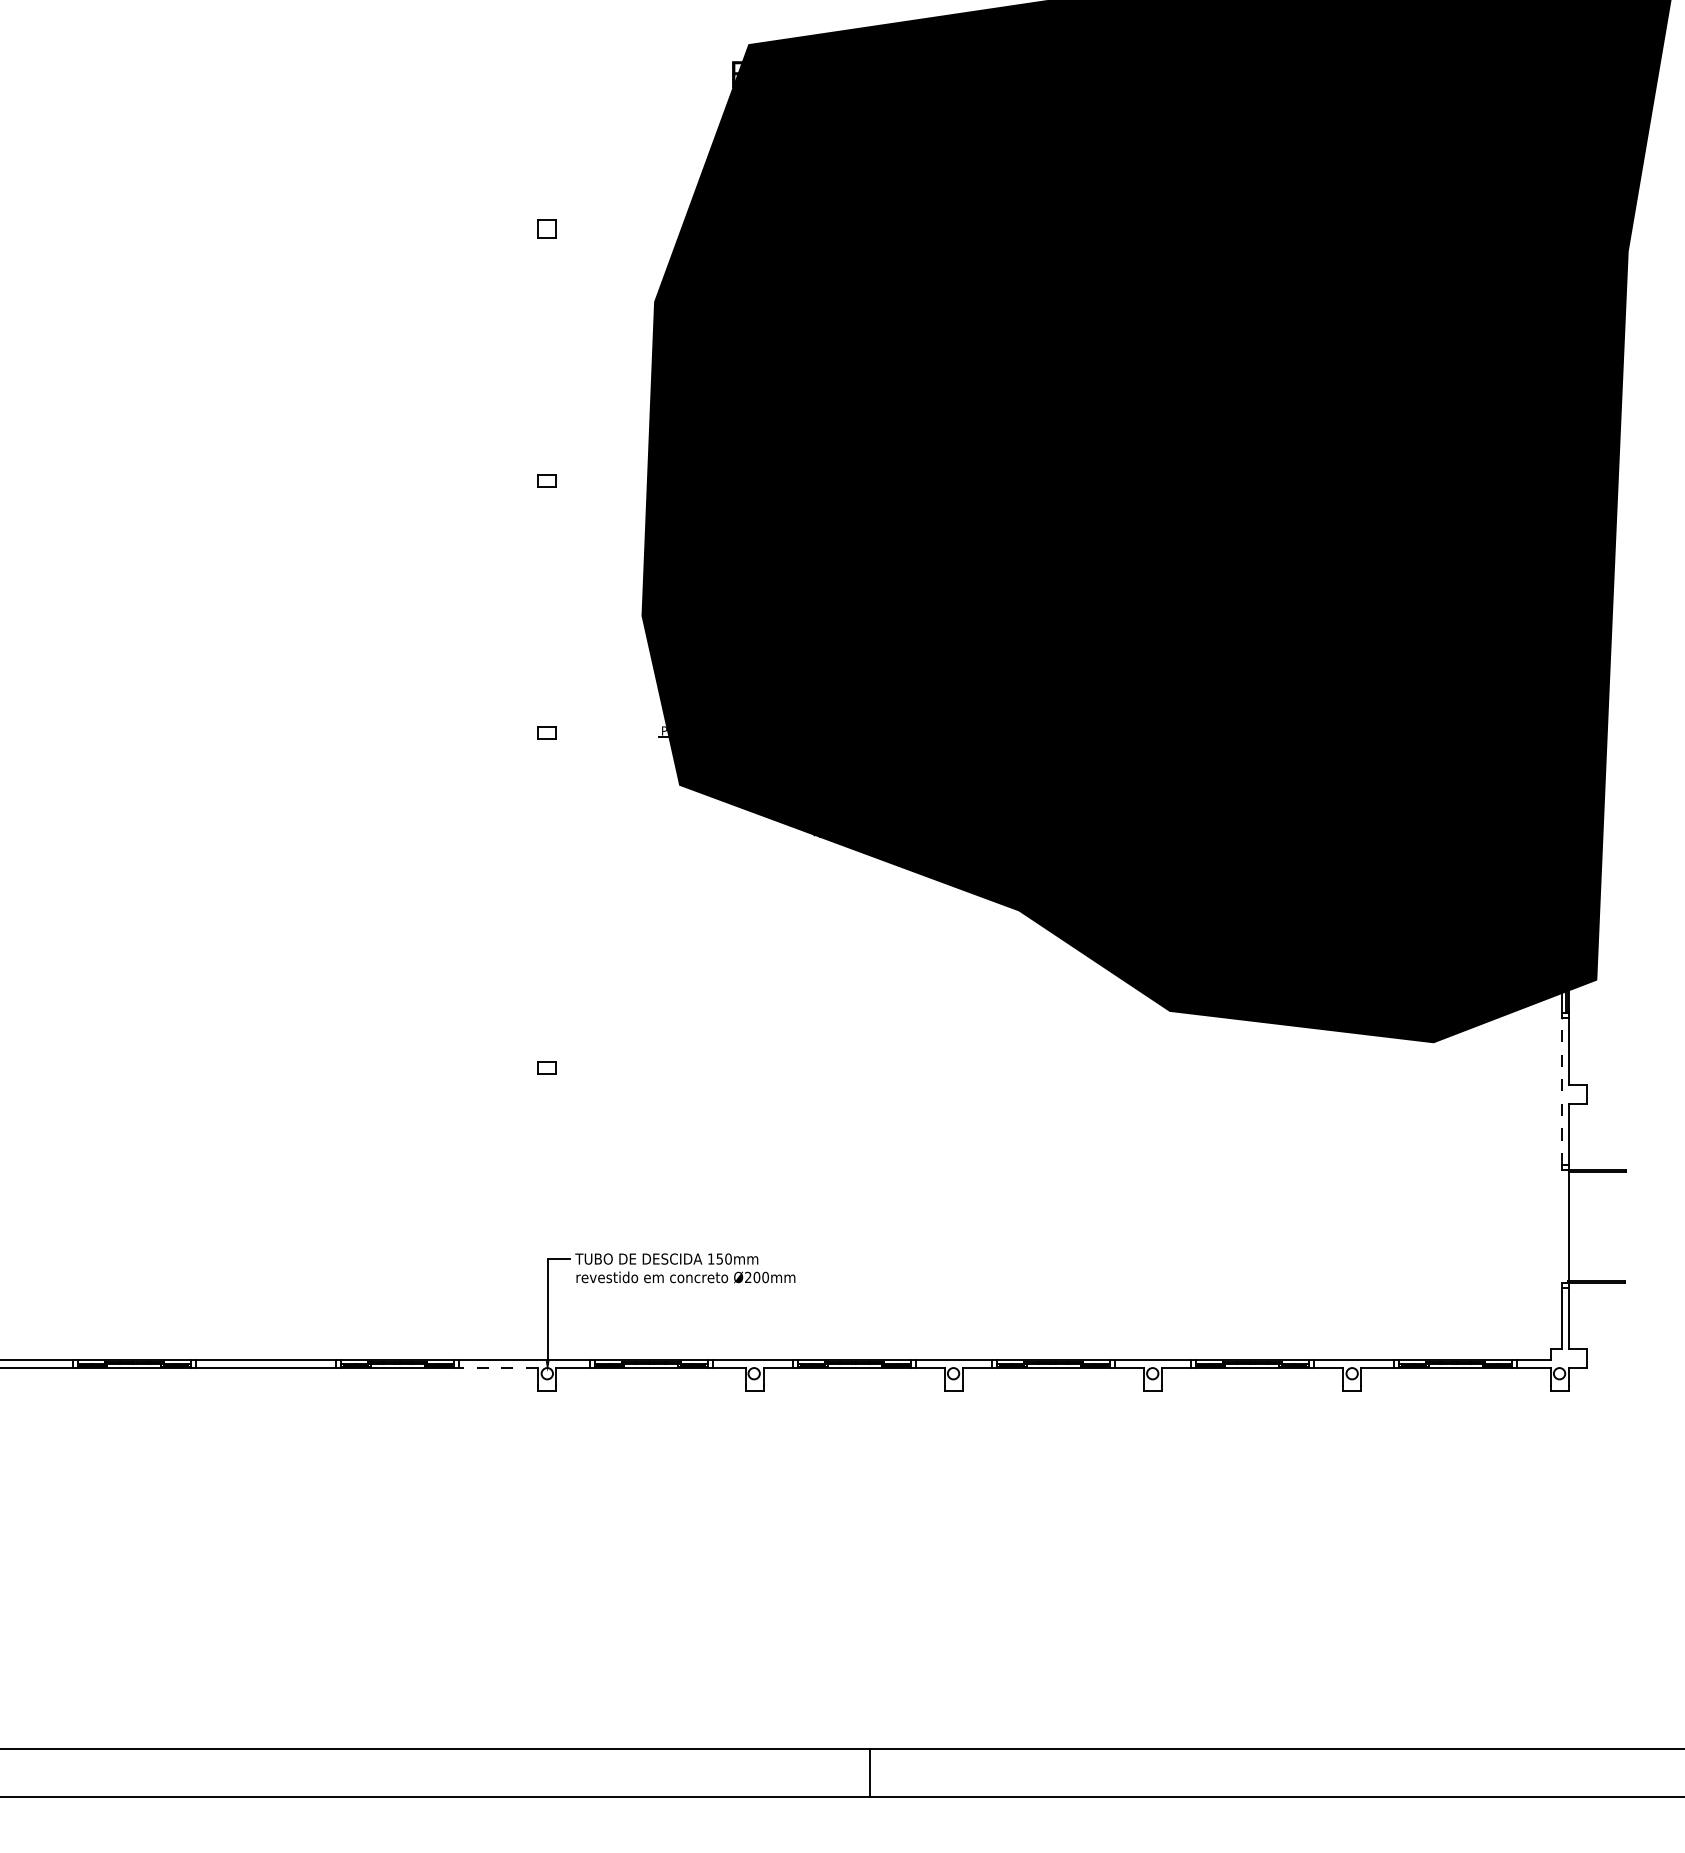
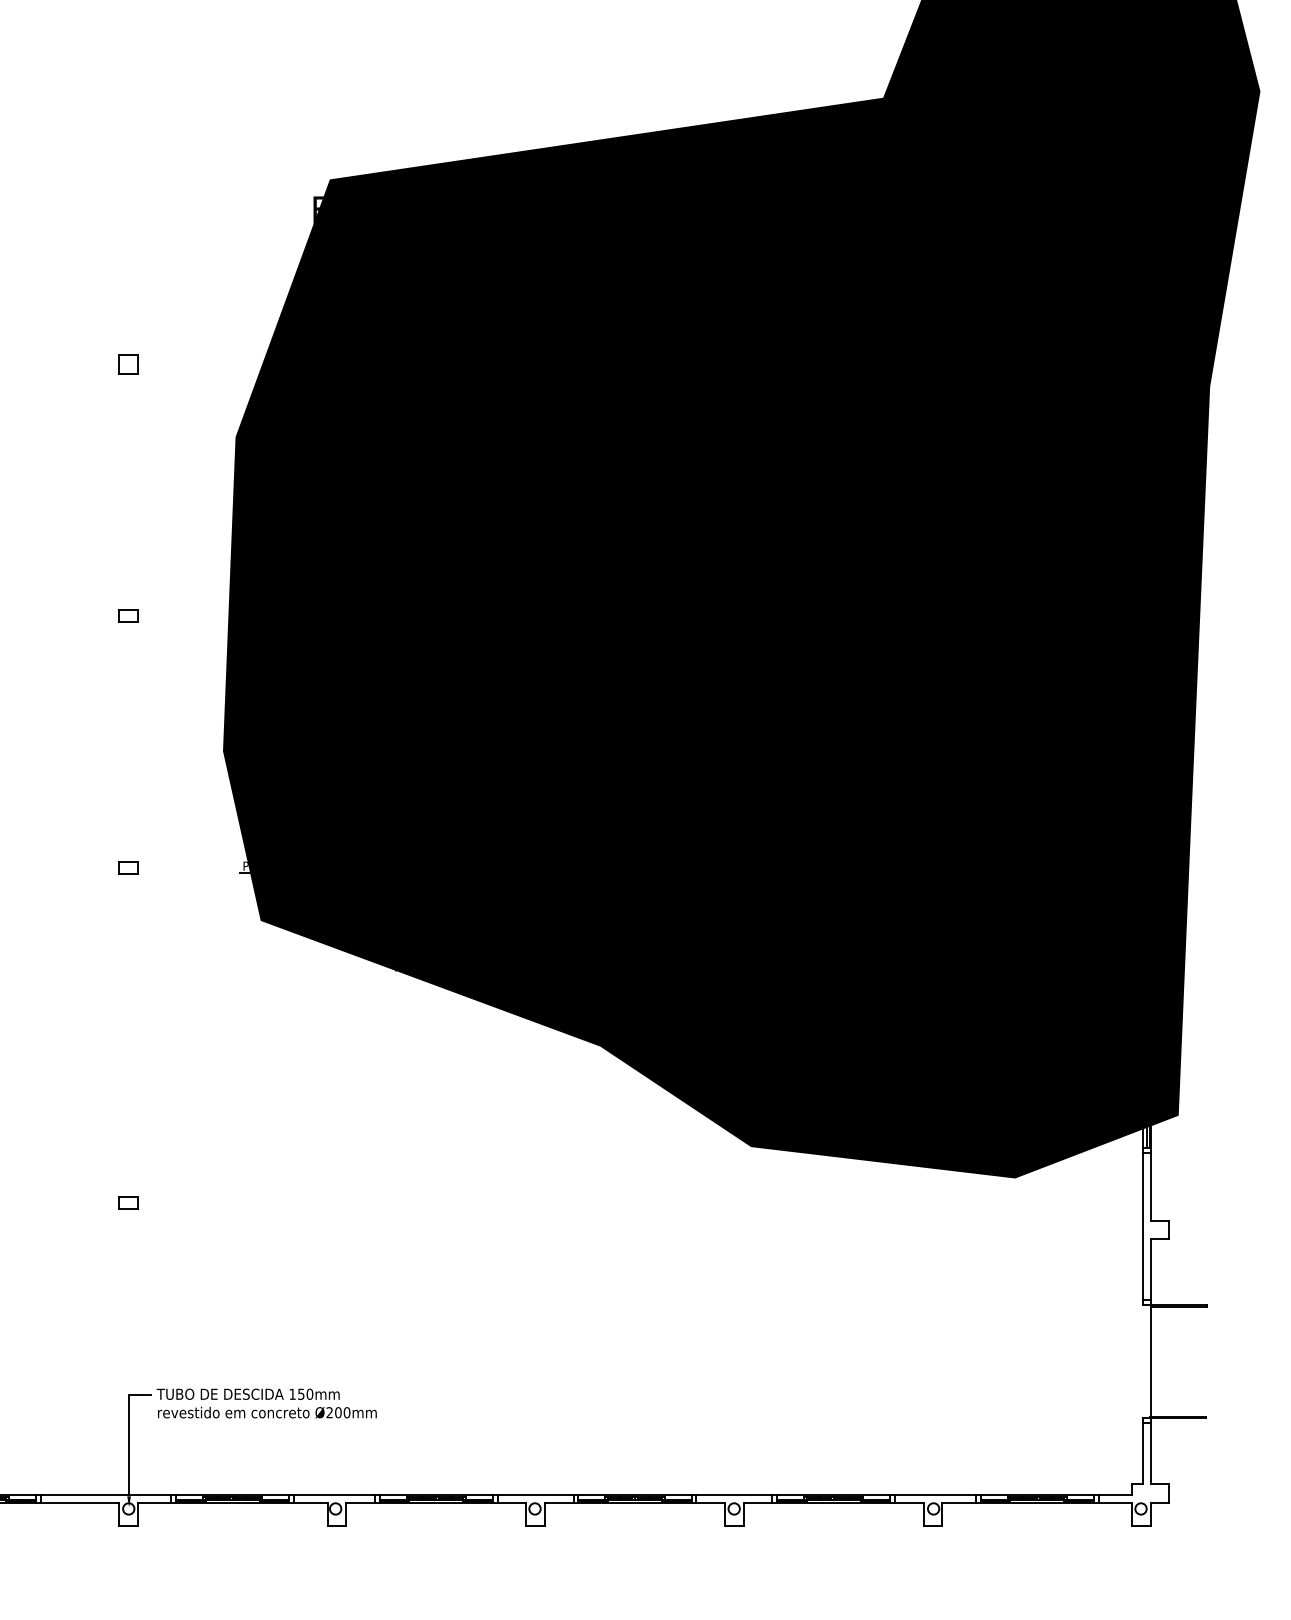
line: (1561, 1091) -> (1142, 1226), dashed -> solid
line: (498, 1367) -> (79, 1502), dashed -> solid

